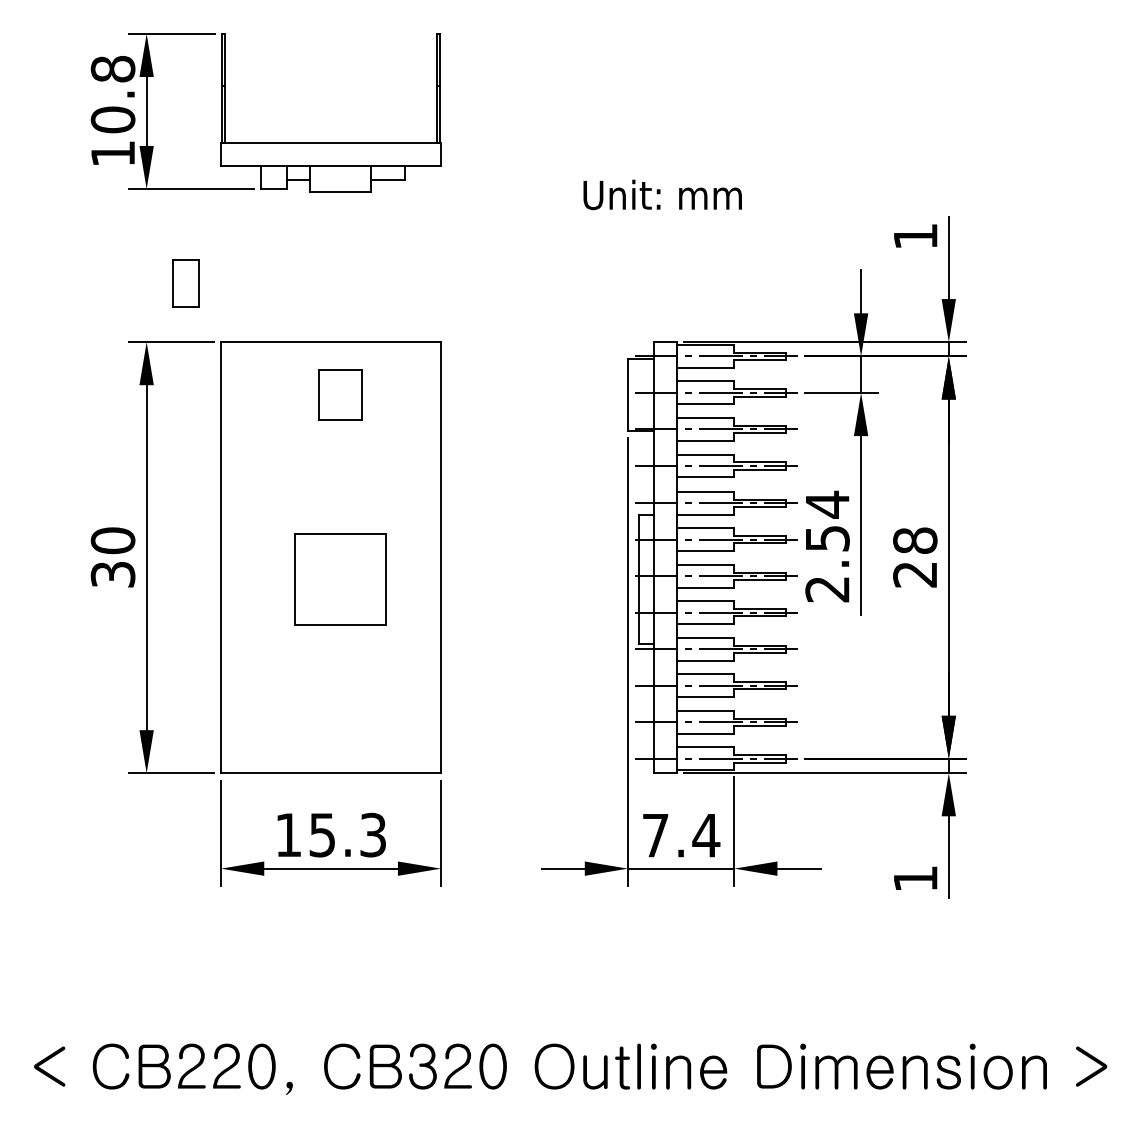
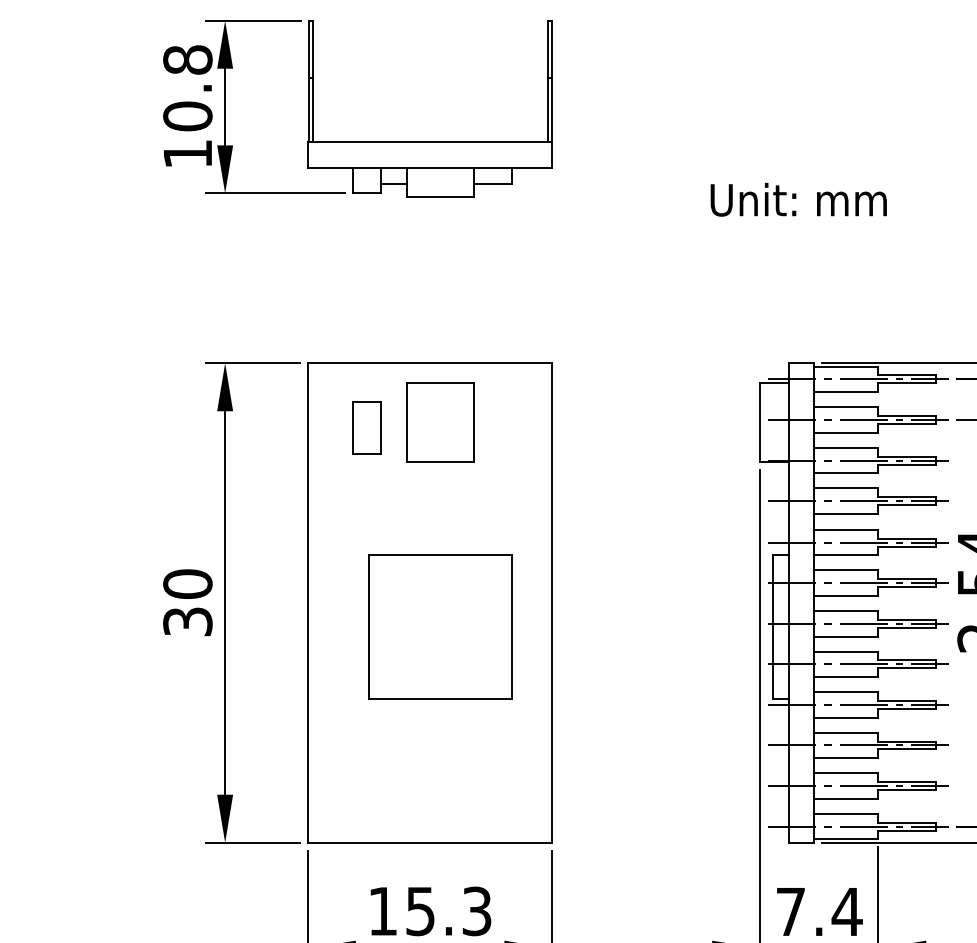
part: (185, 283) -> (366, 428), moved
part: (340, 394) -> (440, 421), size x1.43
part: (340, 579) -> (440, 627), size x1.43

